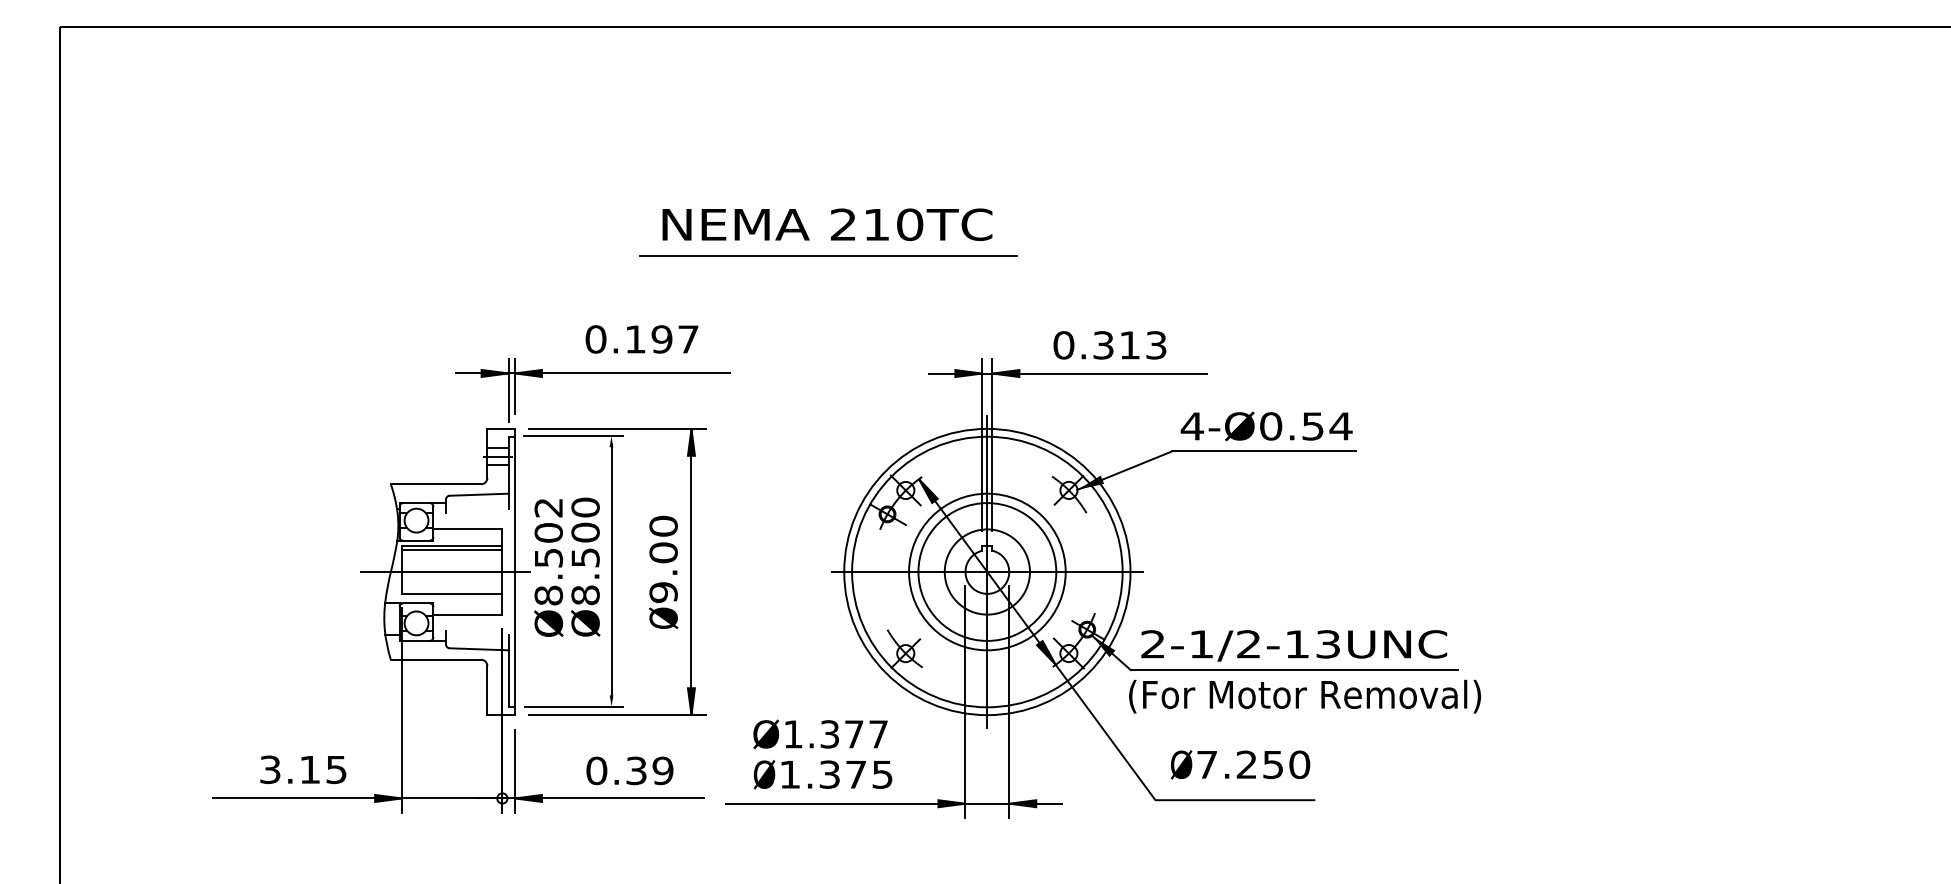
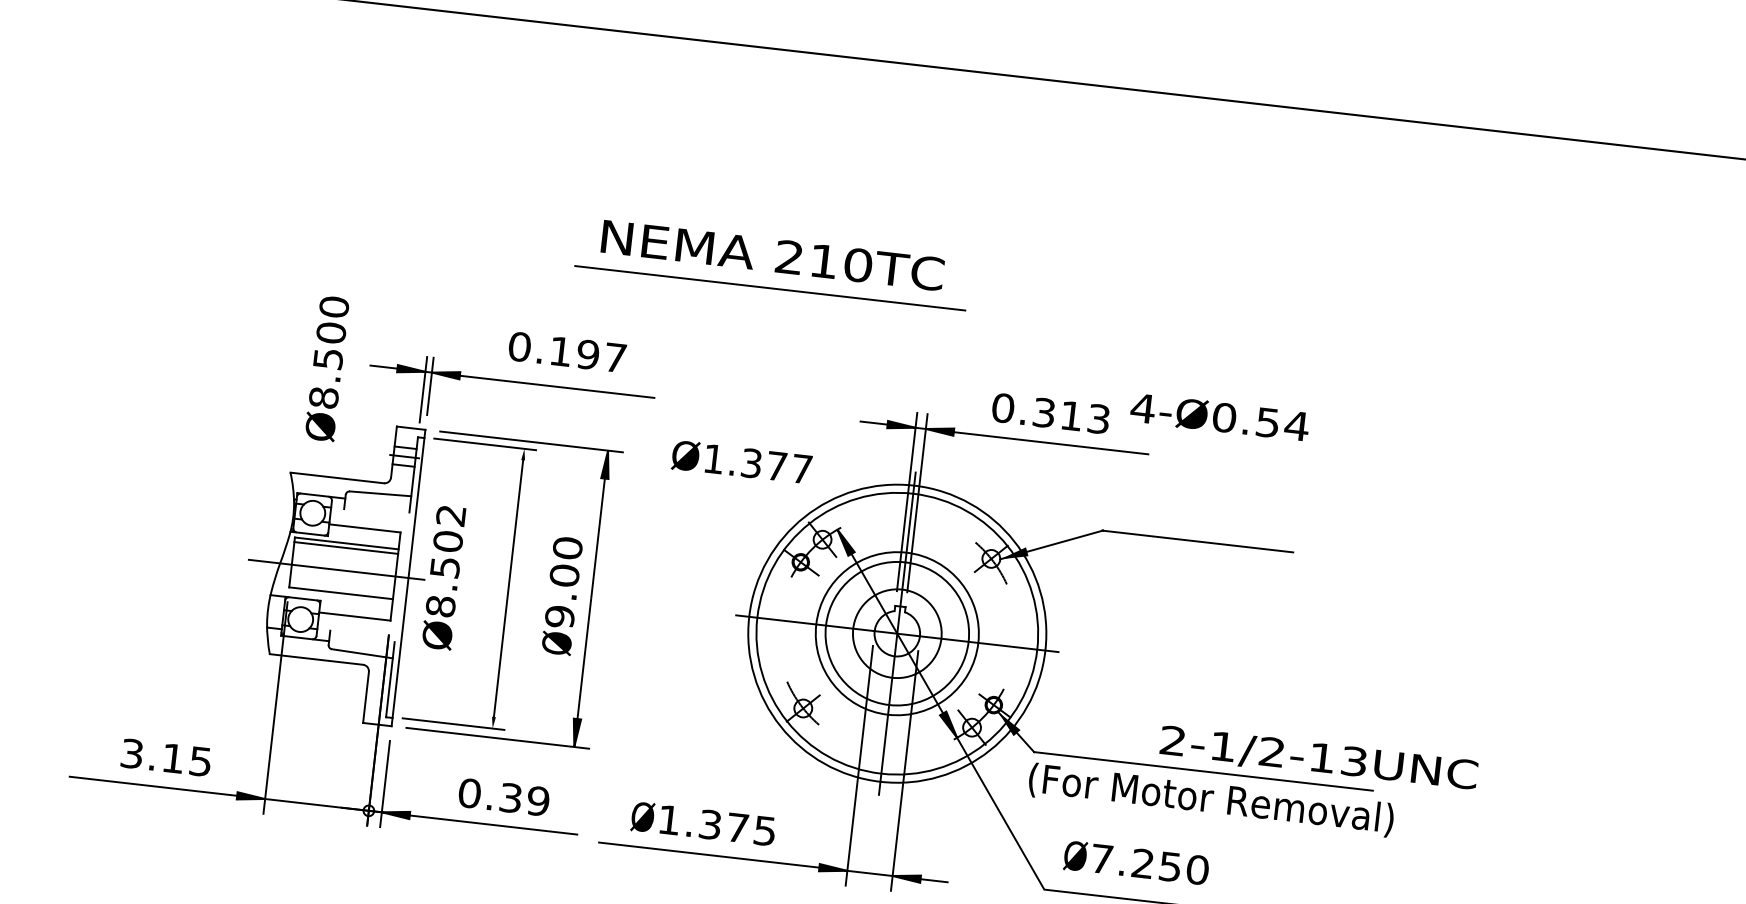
text: (1266, 426) -> (1219, 417), moved
text: (585, 566) -> (327, 368), moved
text: (1294, 645) -> (1319, 758), moved
text: (820, 734) -> (741, 462), moved

